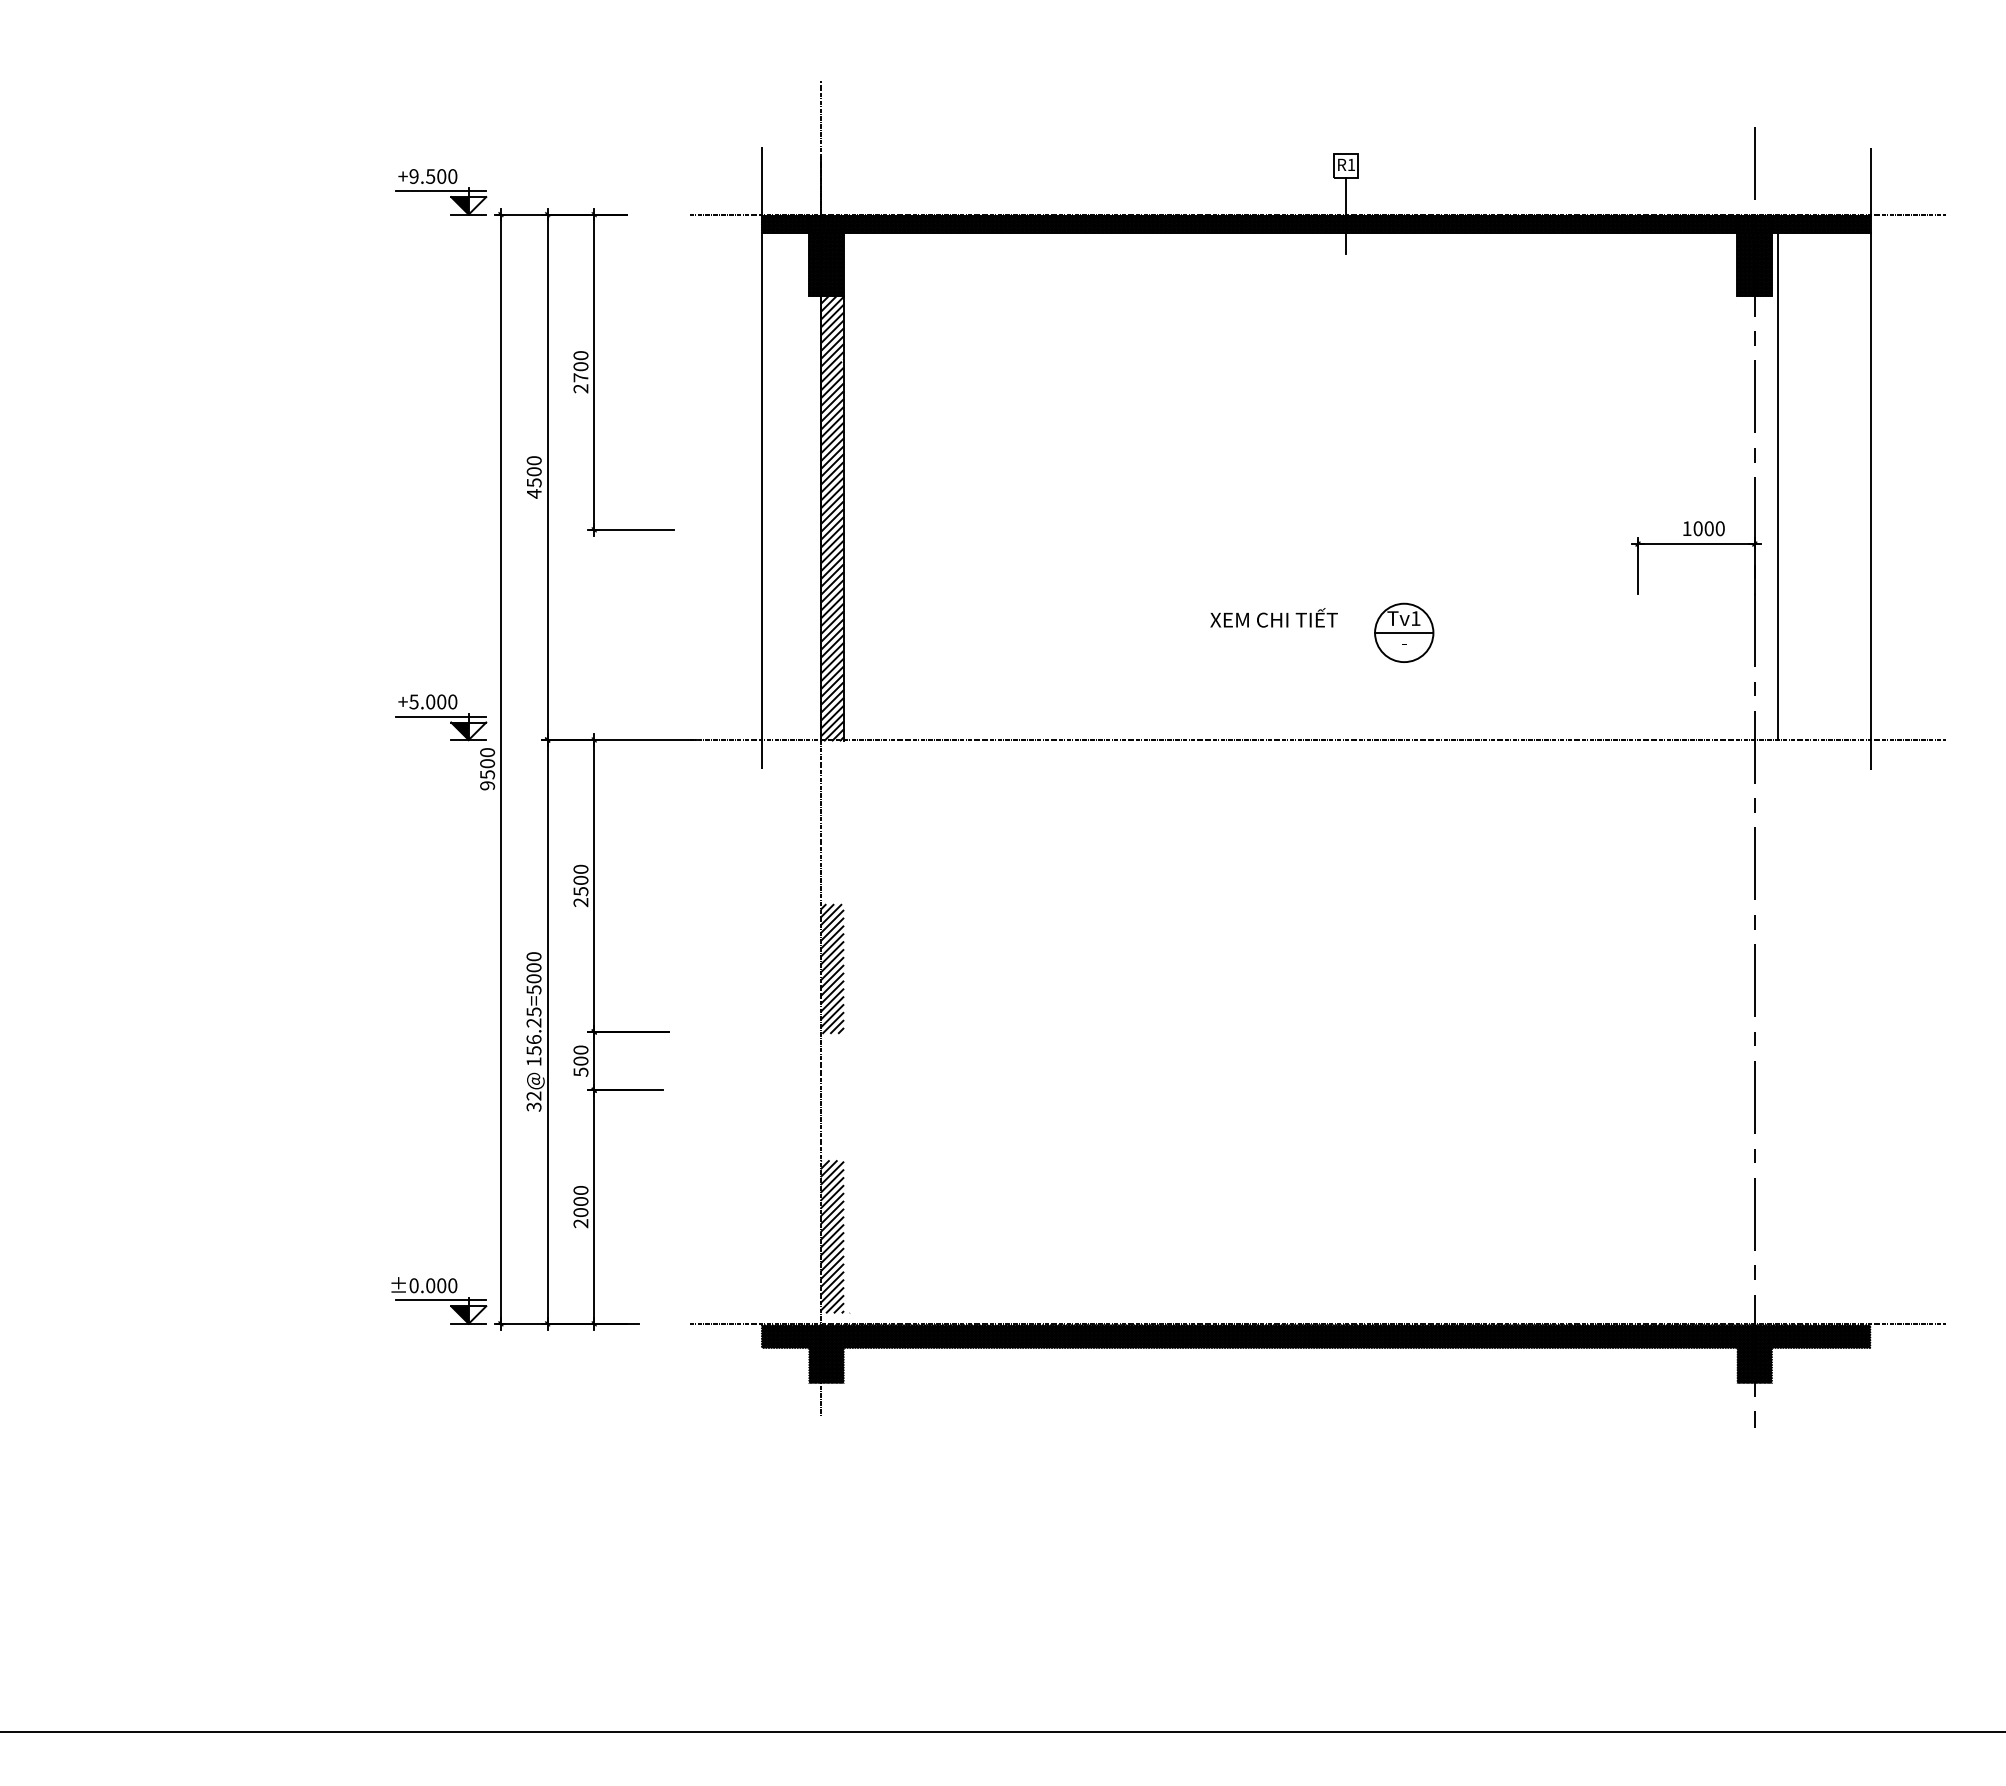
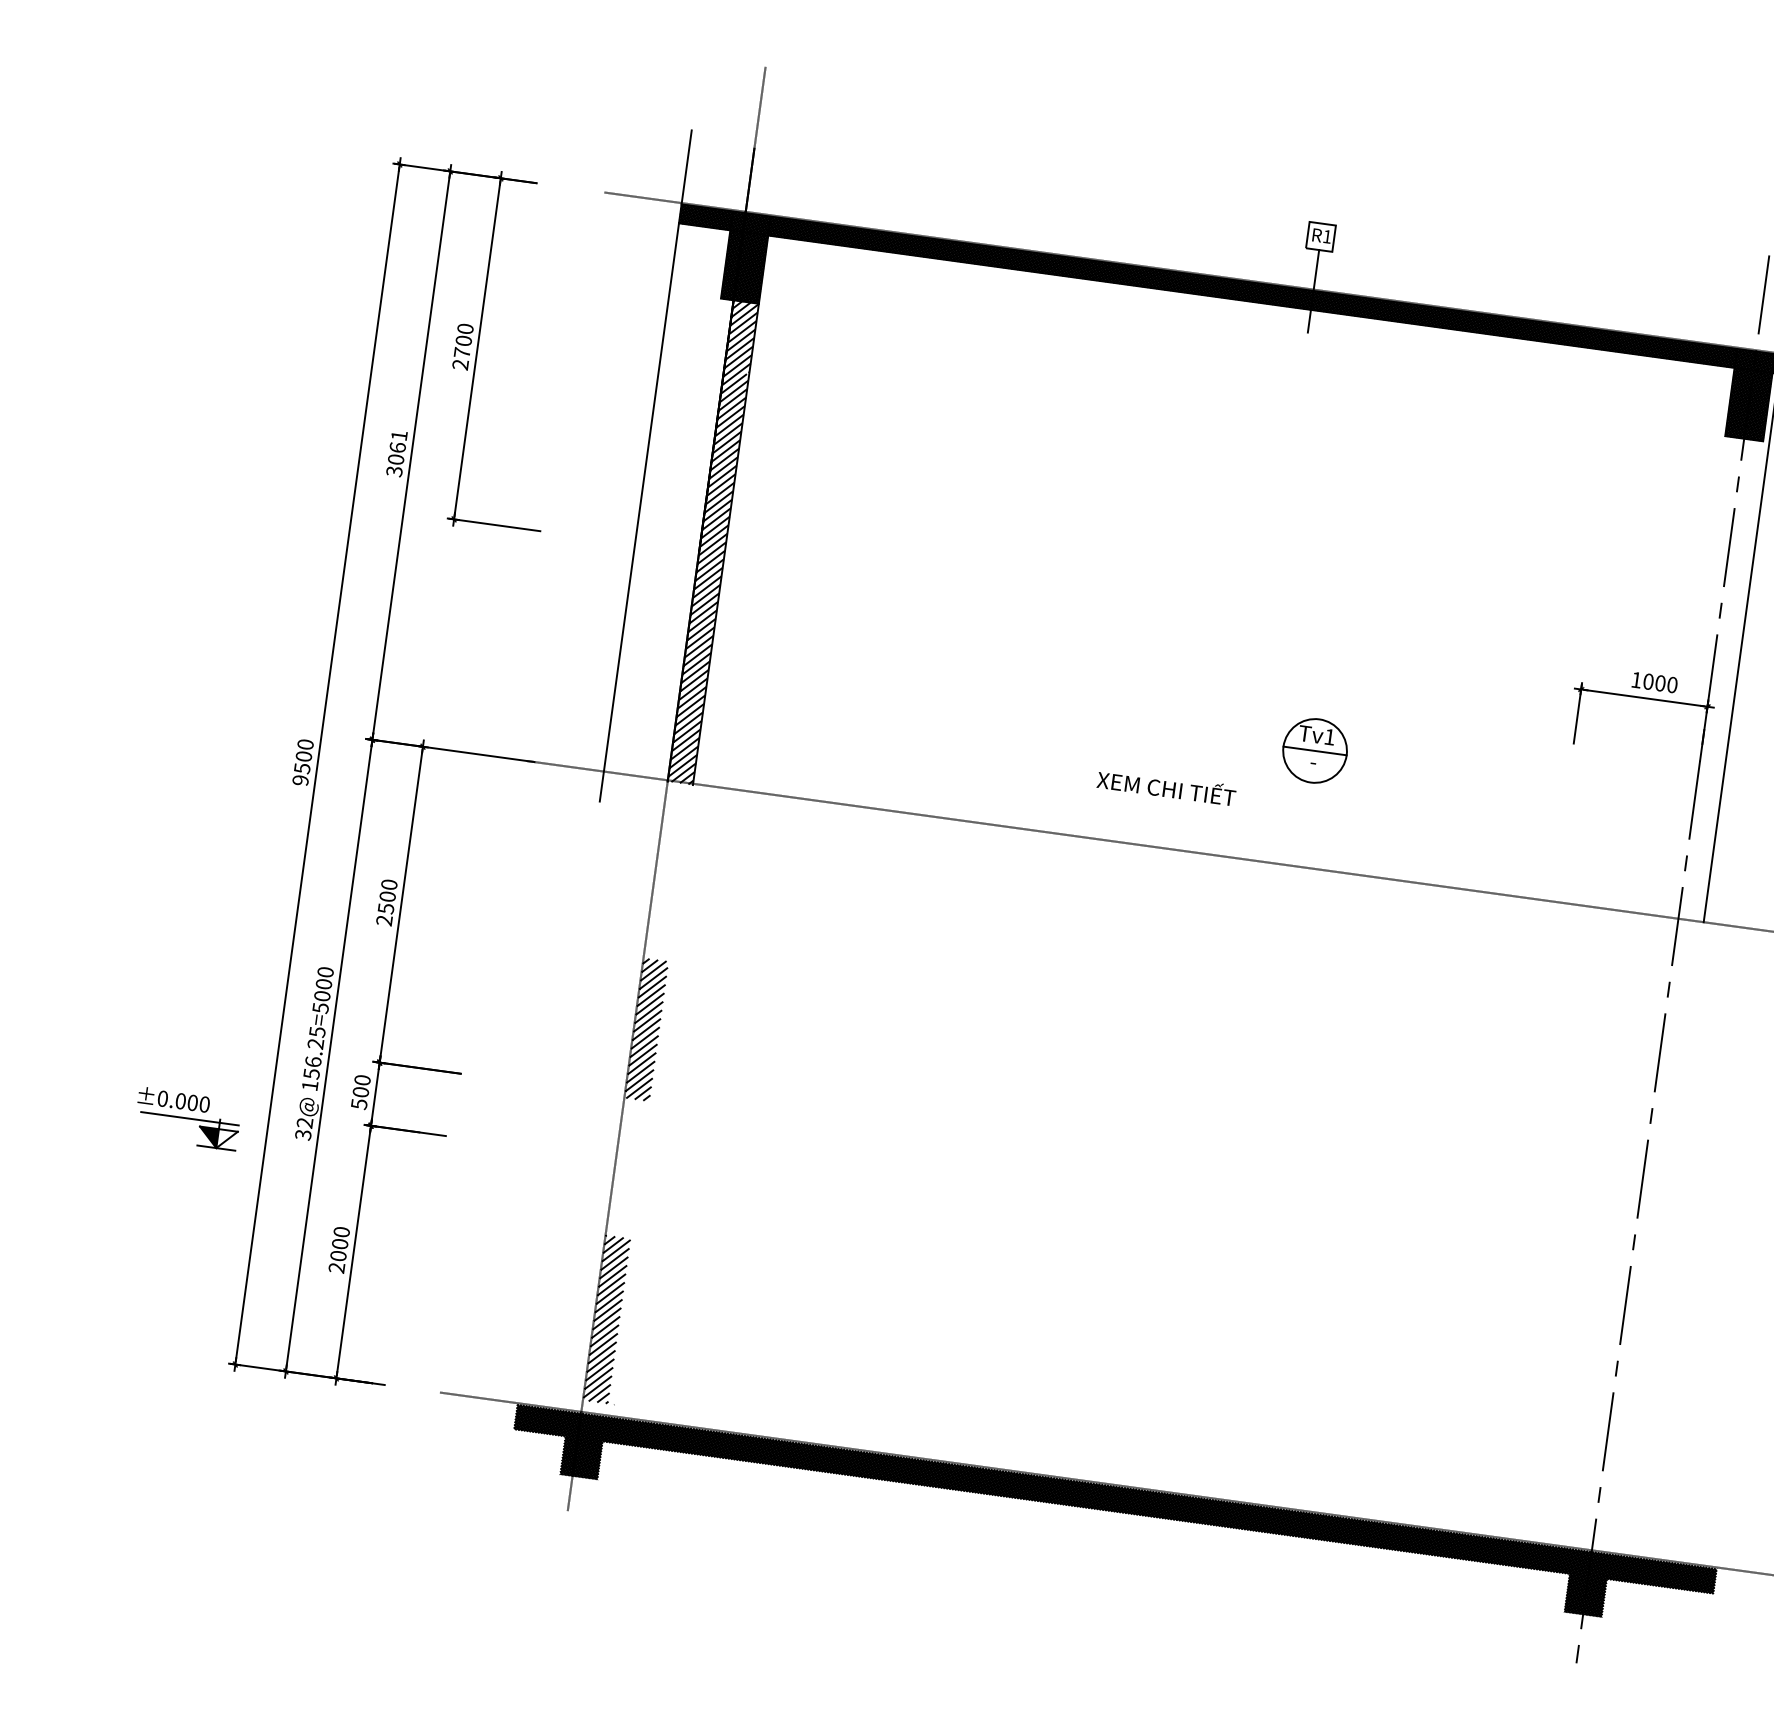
part: (441, 192) -> (338, 131), removed
text: (533, 477) -> (396, 453), 4500 -> 3061
text: (1273, 617) -> (1166, 786), moved
part: (441, 717) -> (260, 699), removed
part: (439, 1300) -> (188, 1118), moved

